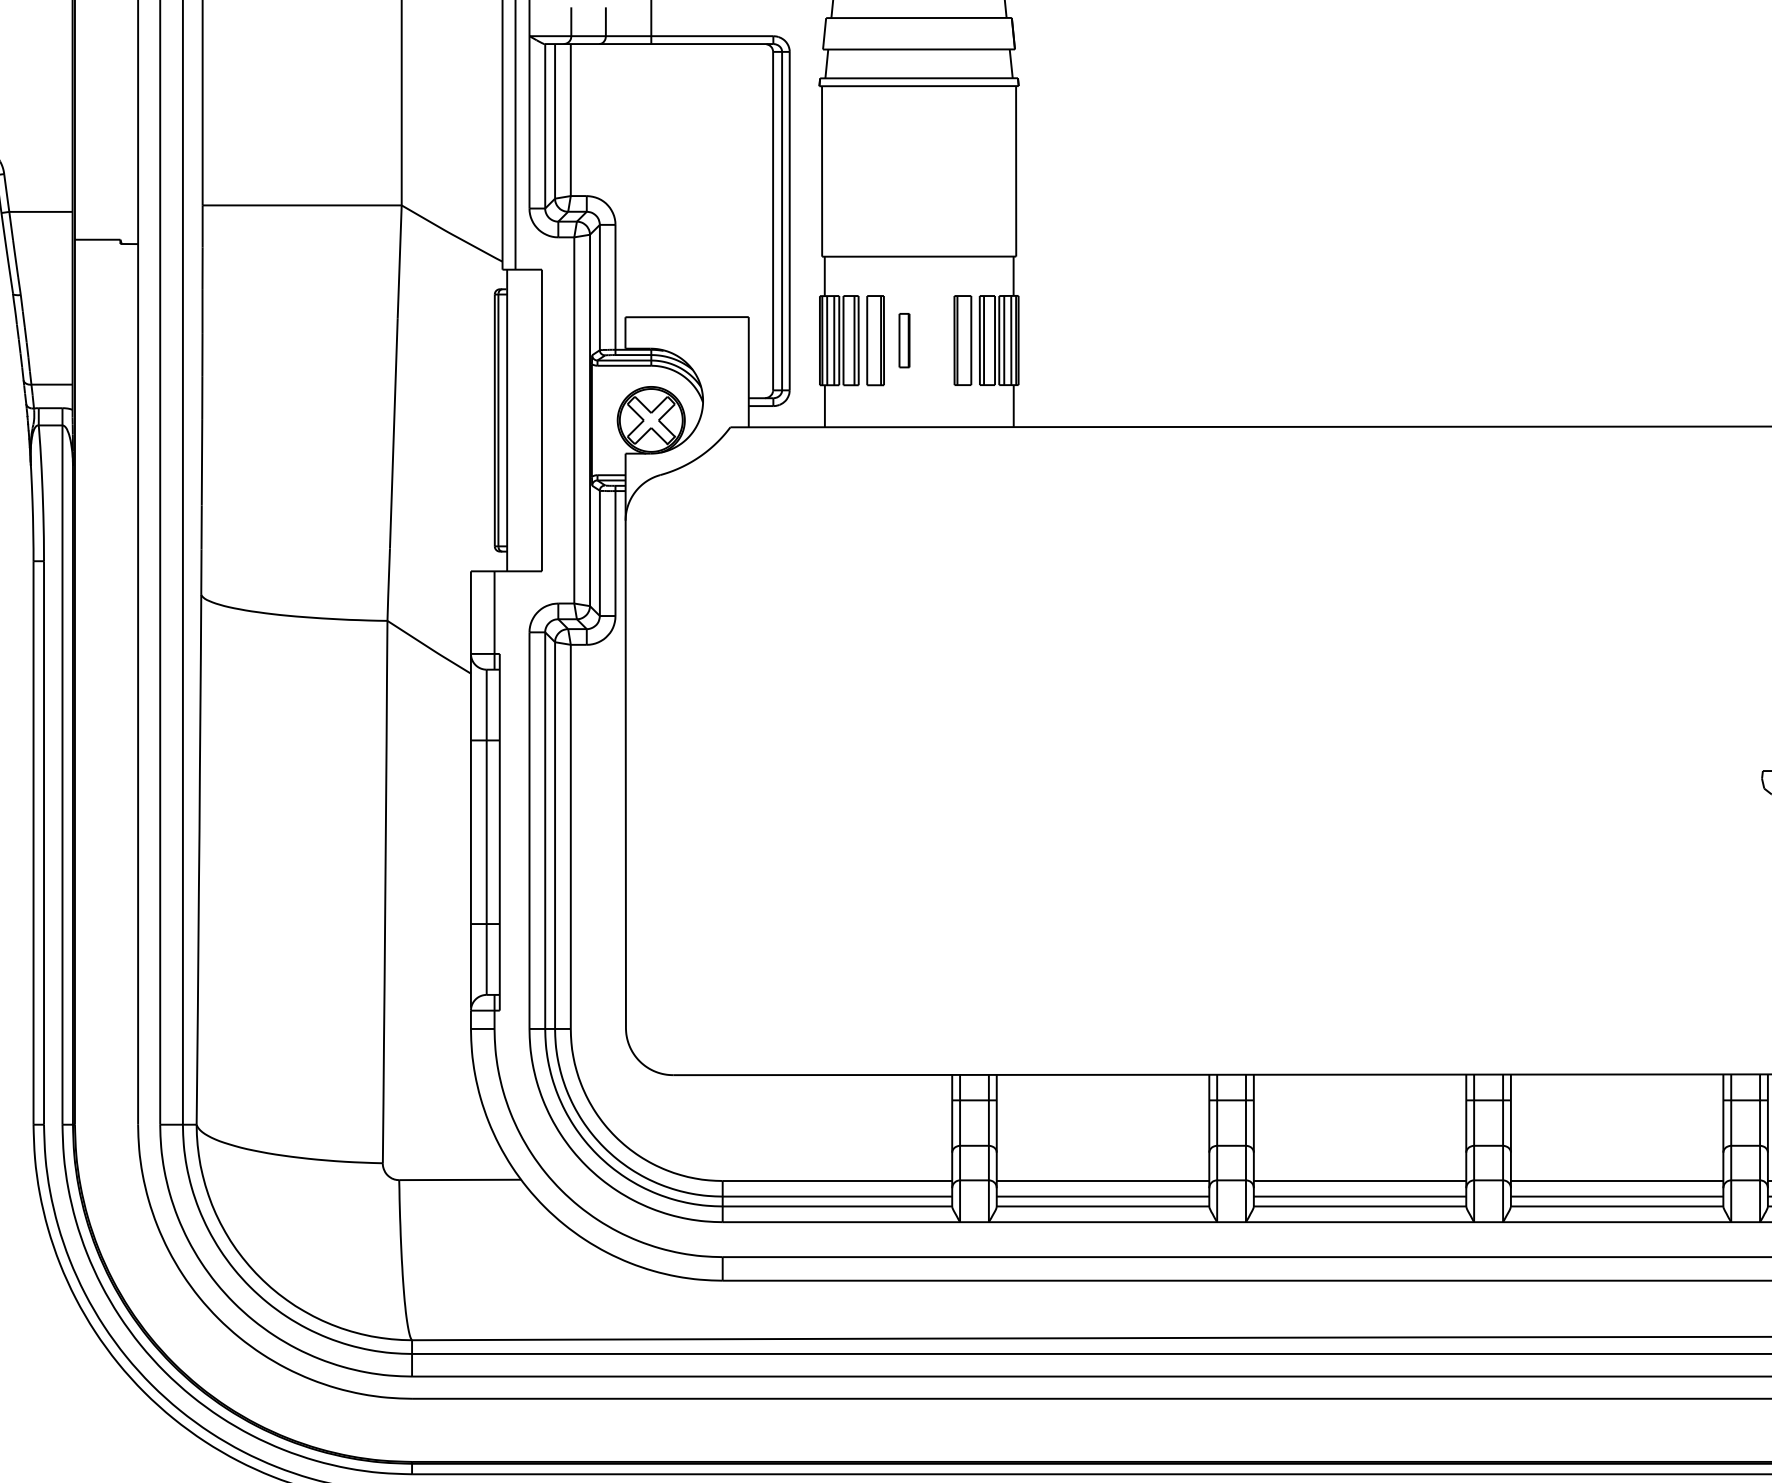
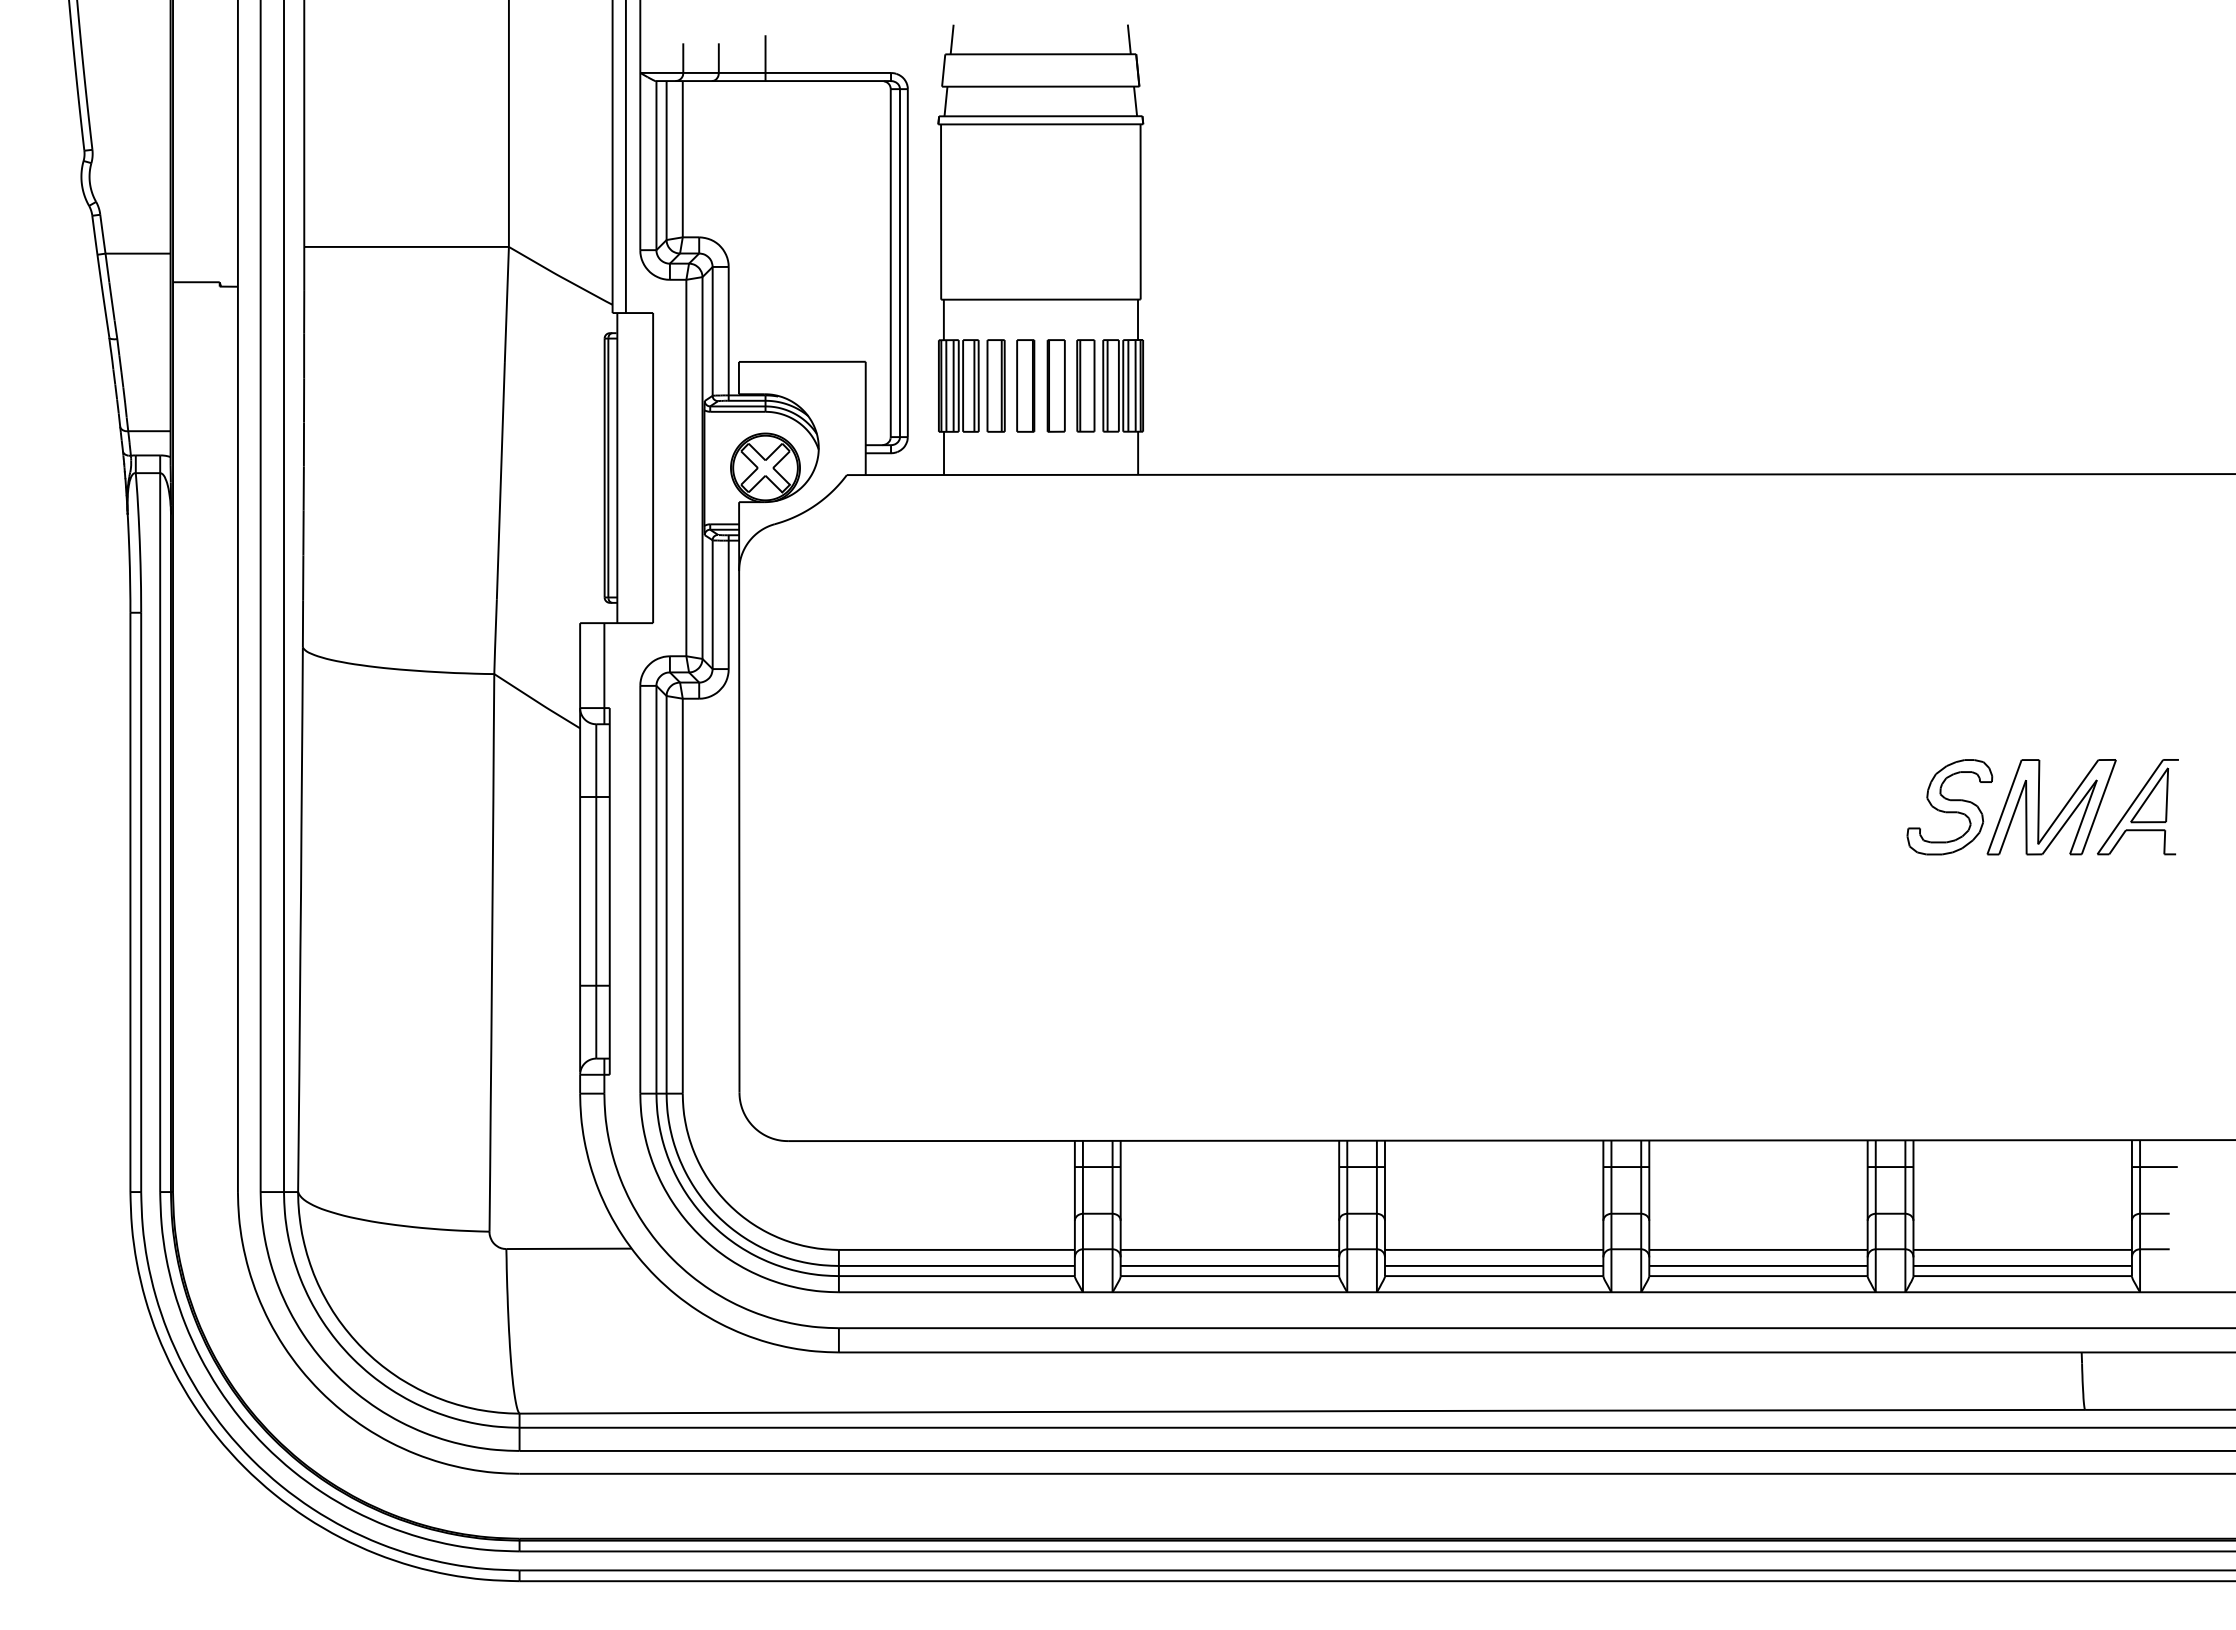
part: (904, 340) -> (1025, 385), size x1.67
part: (933, 340) -> (1055, 385), added

